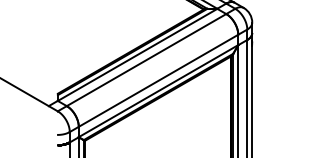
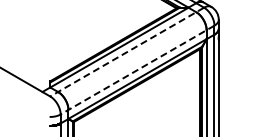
line: (146, 60) -> (127, 52), solid -> dashed
line: (158, 81) -> (137, 70), solid -> dashed

